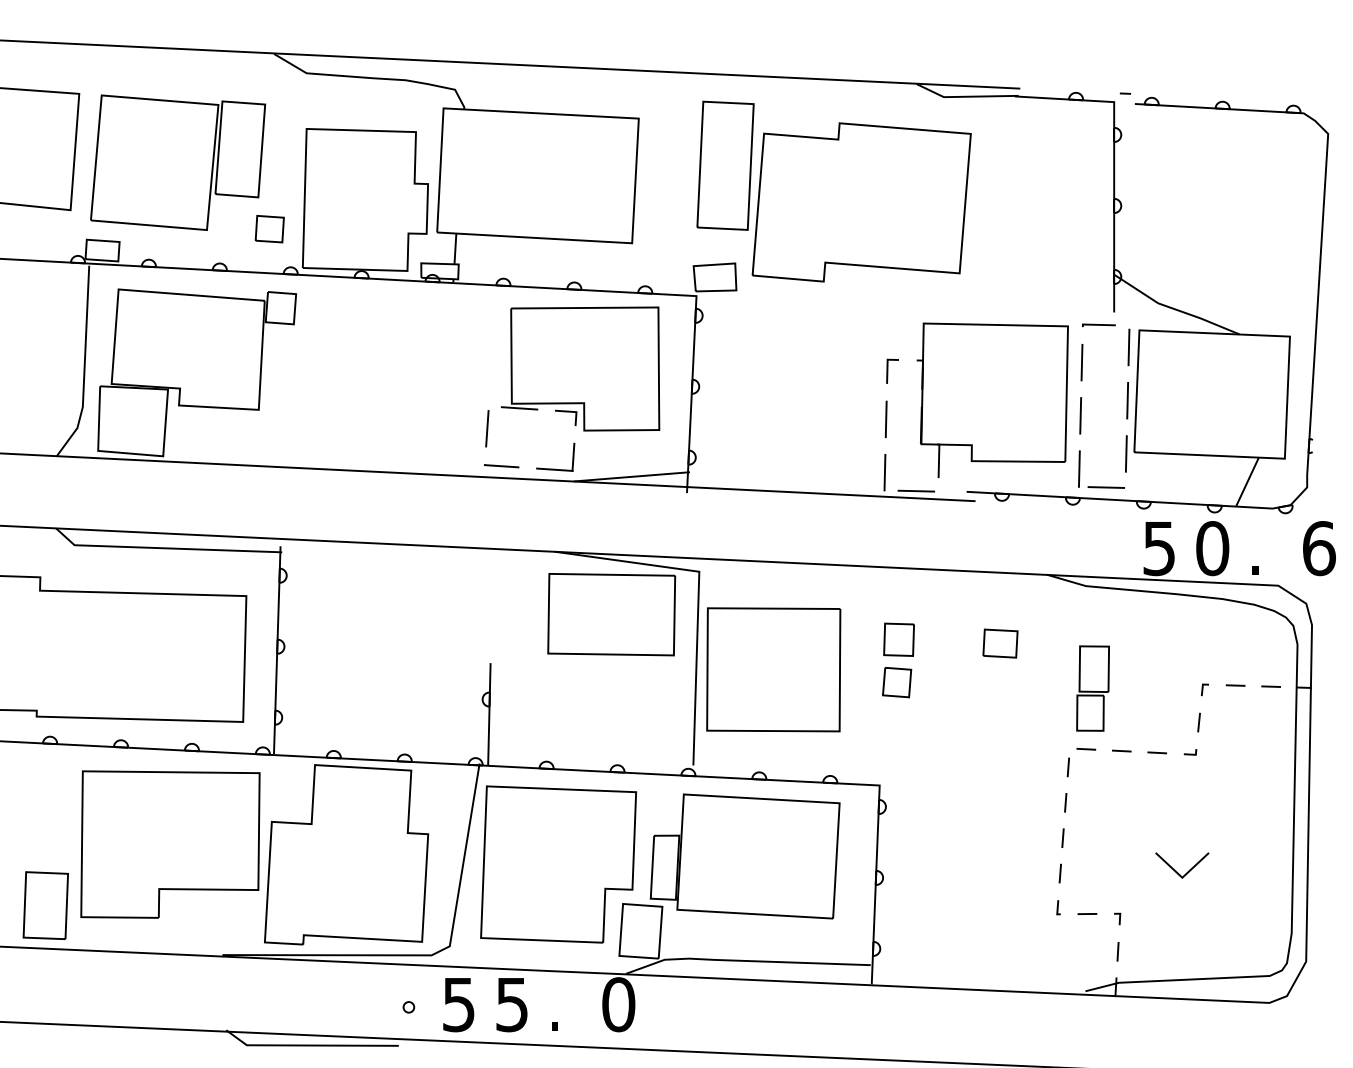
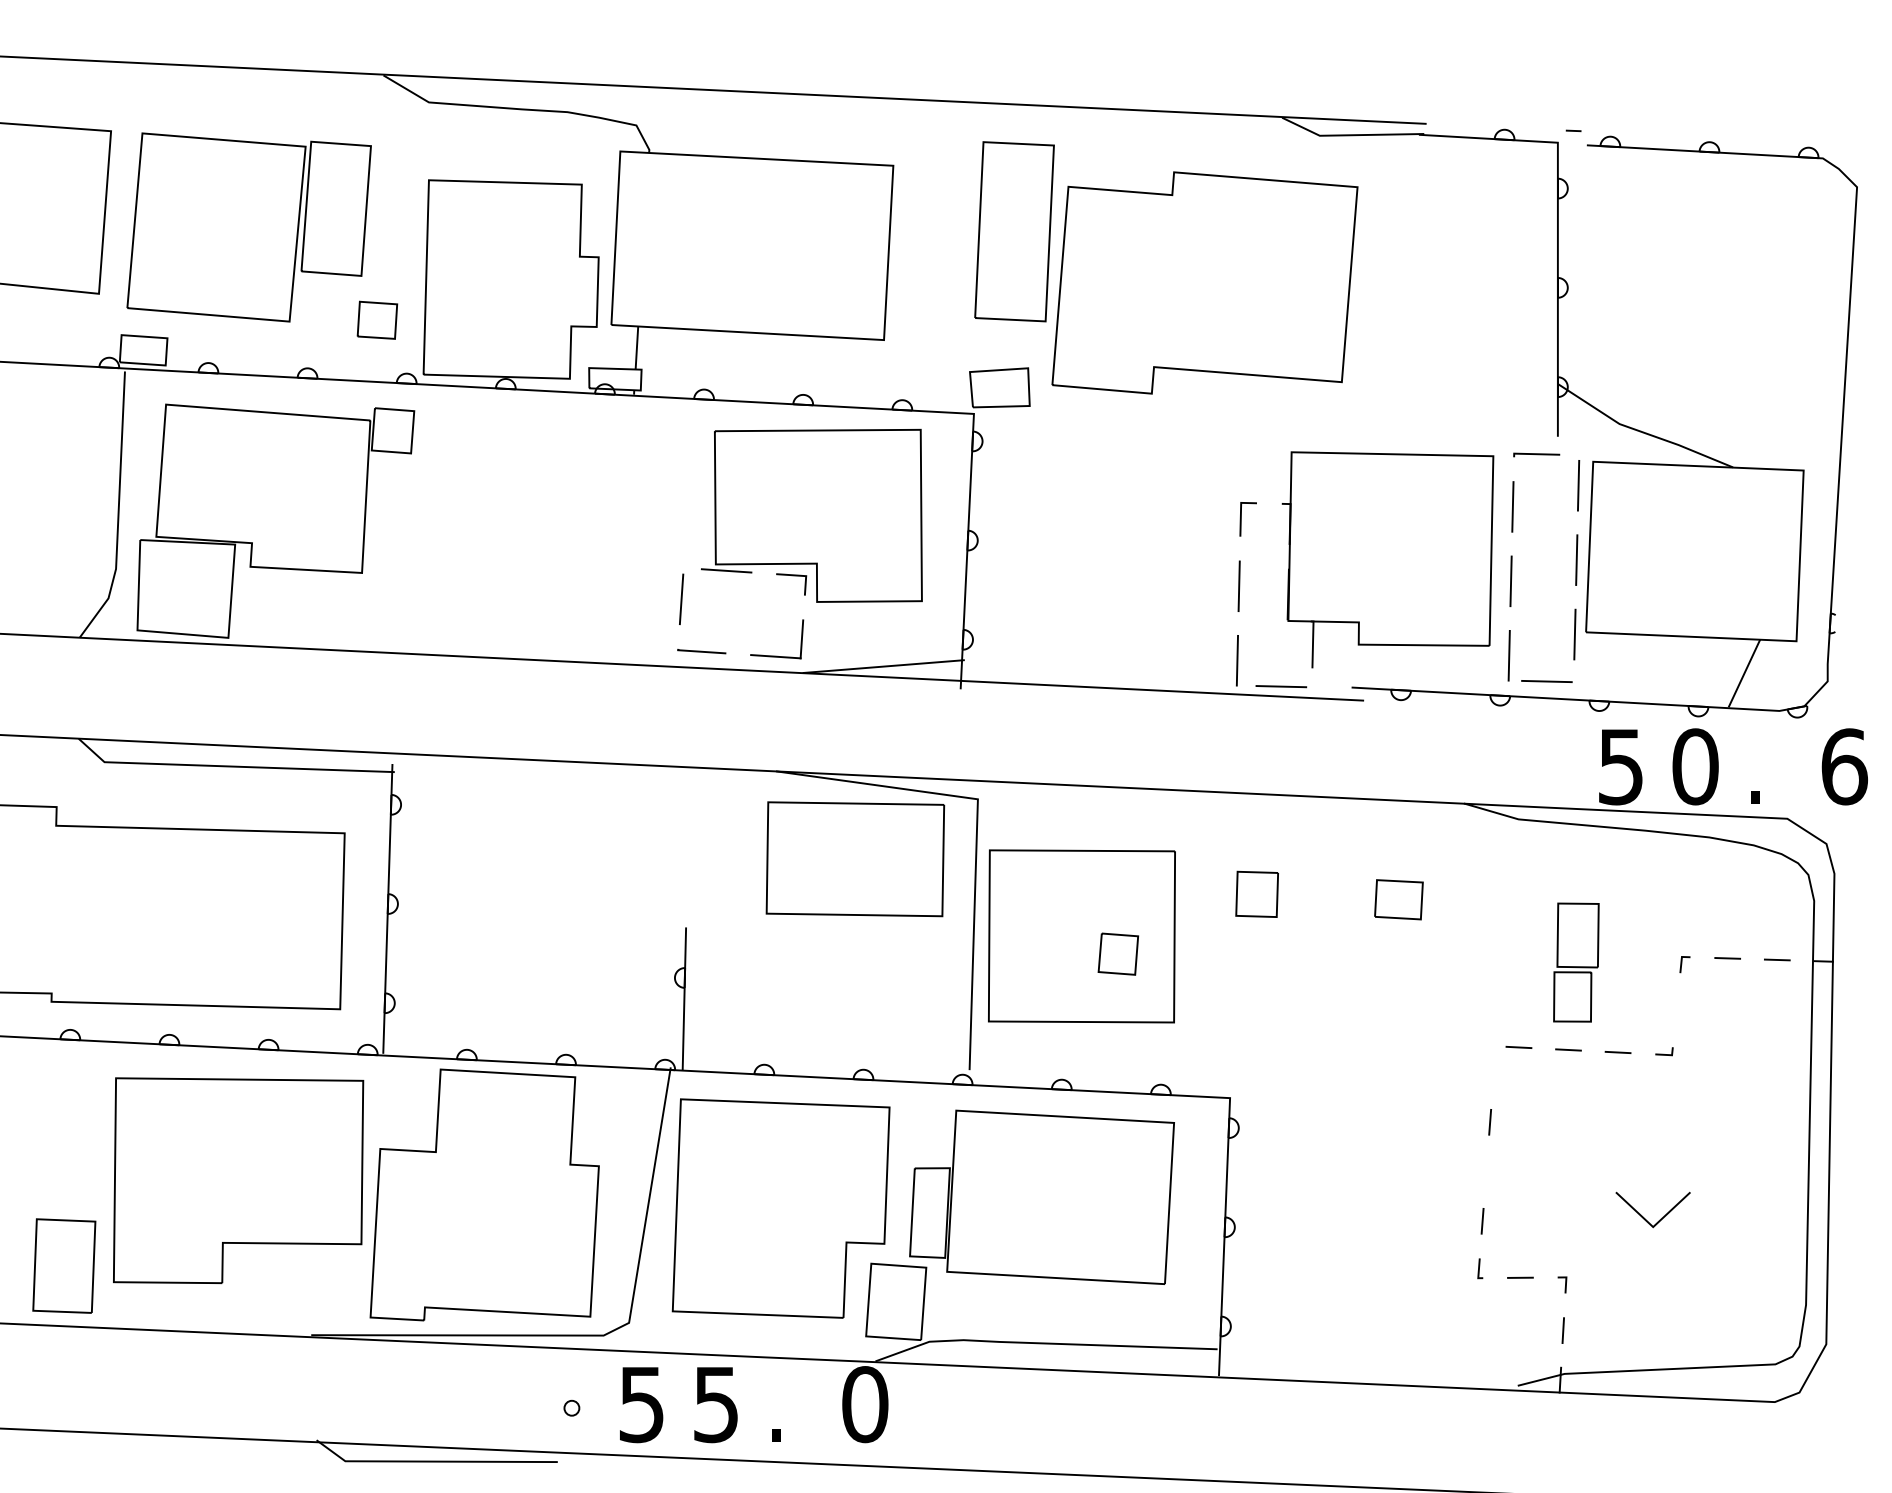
part: (897, 682) -> (1118, 953), moved
part: (1093, 688) -> (1576, 962), moved
line: (1199, 722) -> (1676, 1009), removed
line: (1068, 767) -> (1493, 1072), removed
line: (1063, 838) -> (1486, 1171), removed

